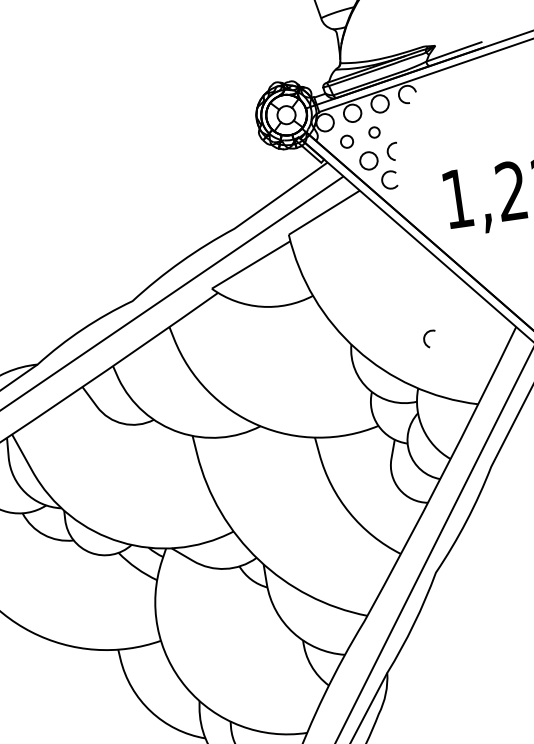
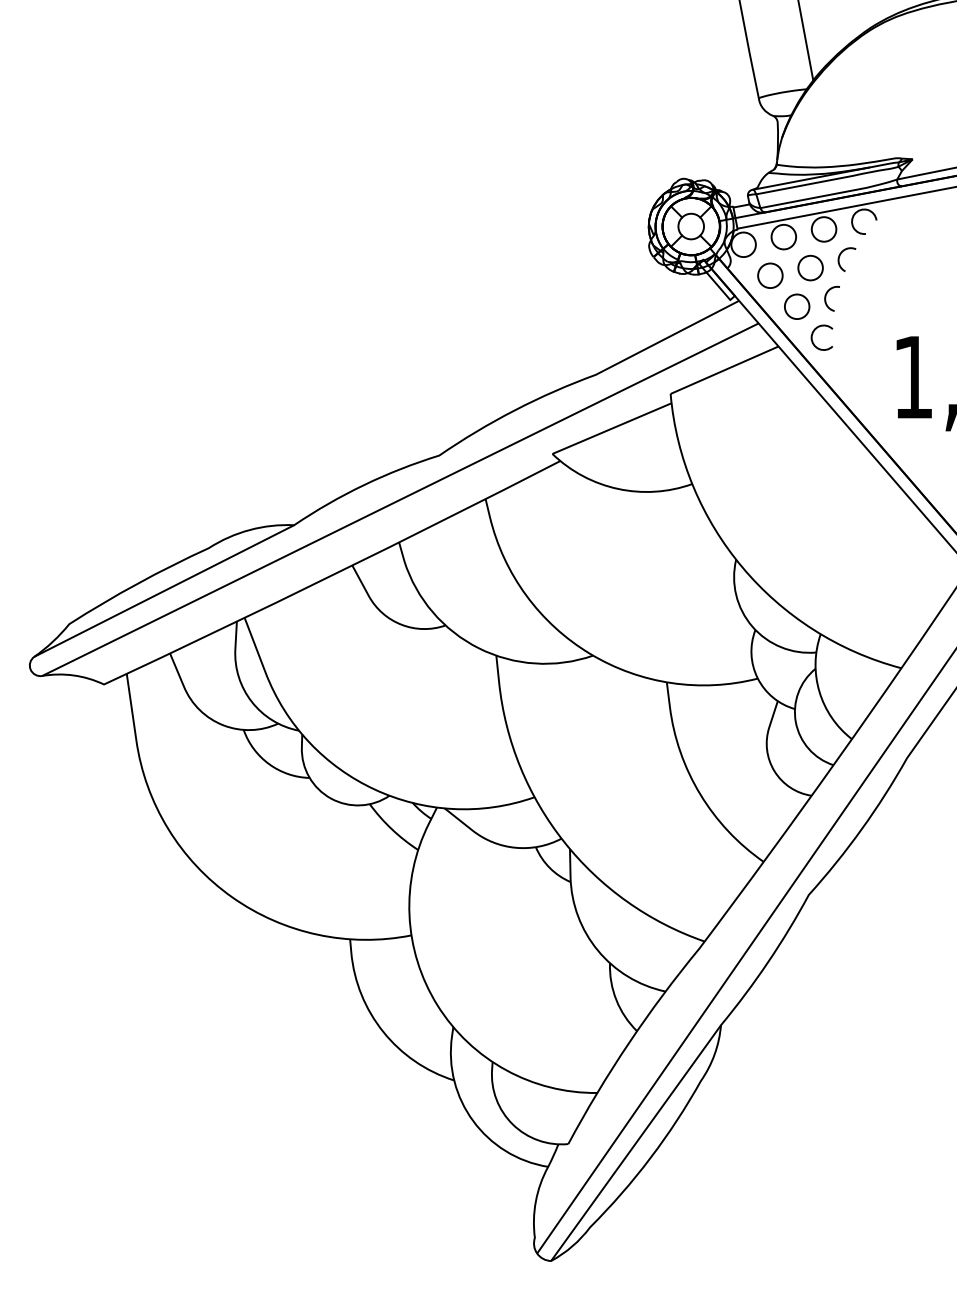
circle: (374, 132) -> (810, 268), size x1.67
circle: (347, 141) -> (770, 275), size x1.43
arc: (425, 337) -> (840, 256), moved

